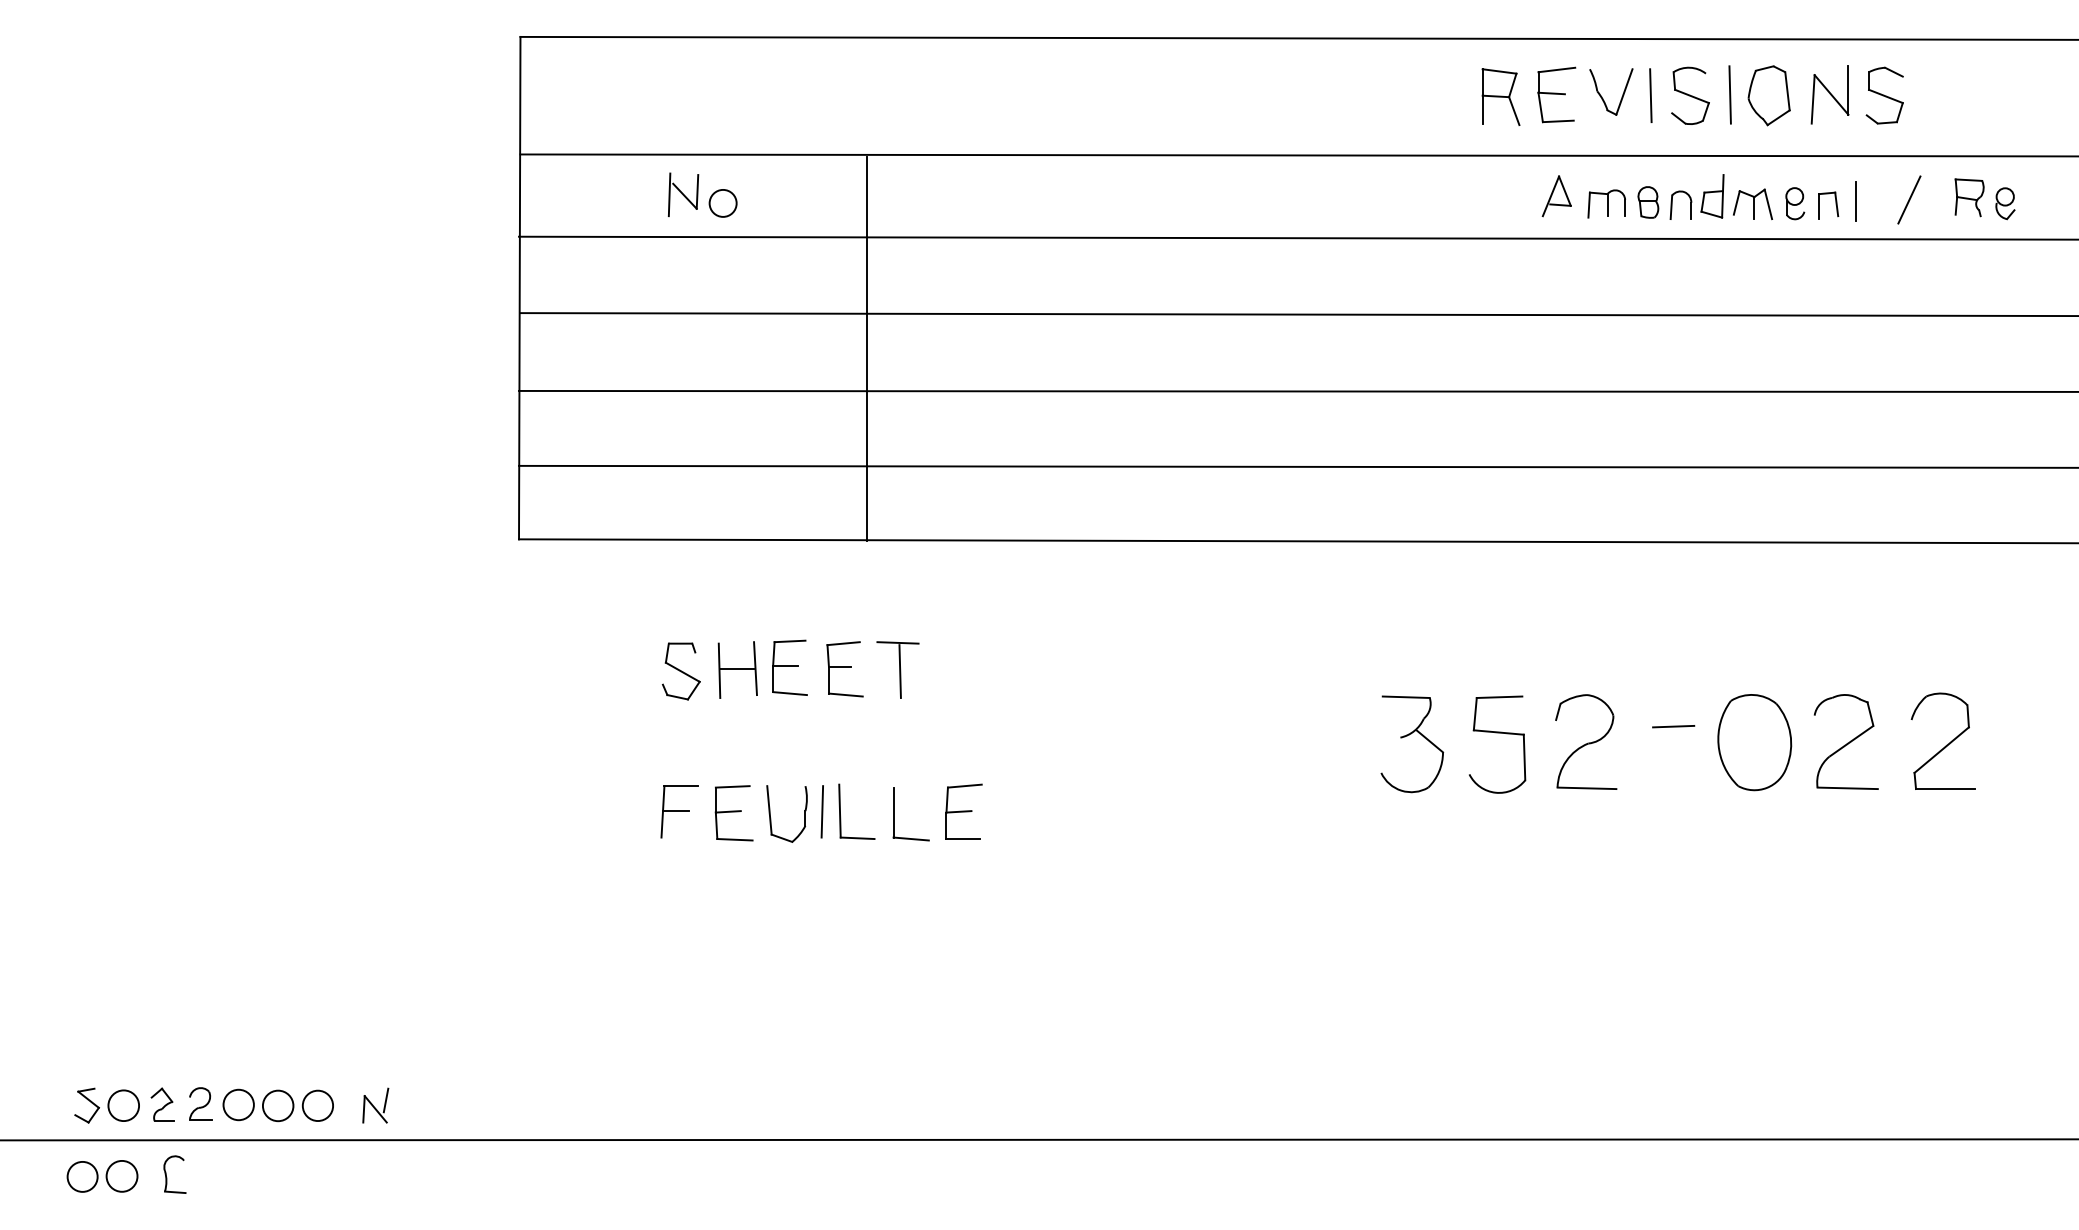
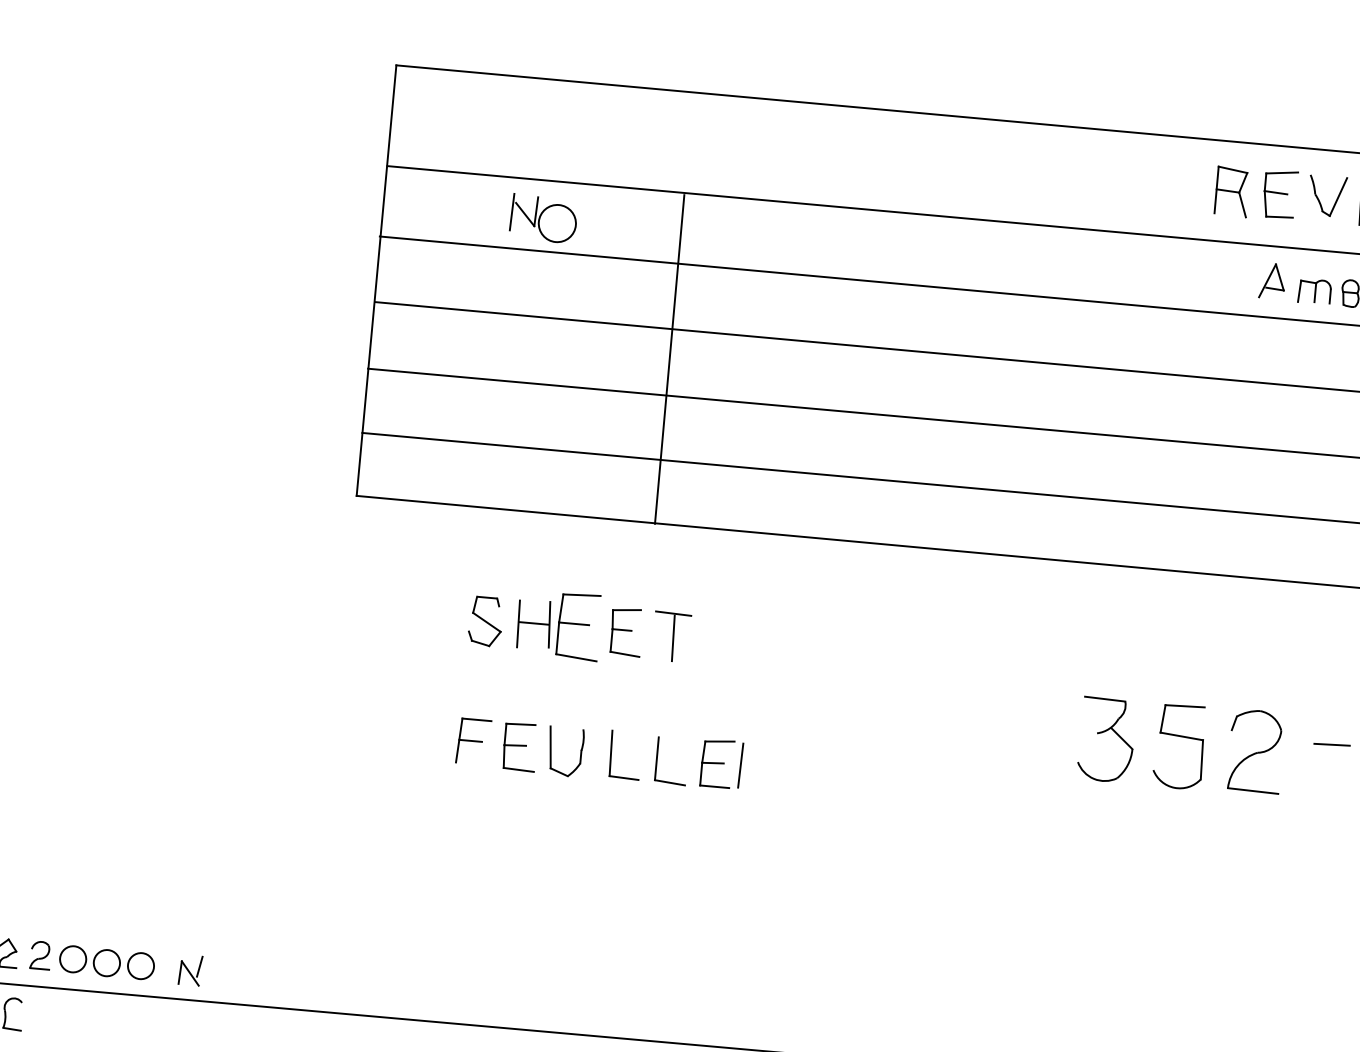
circle: (722, 202) -> (556, 222), size x1.6
part: (789, 667) -> (578, 626), size x1.4
line: (821, 811) -> (740, 765), moved

